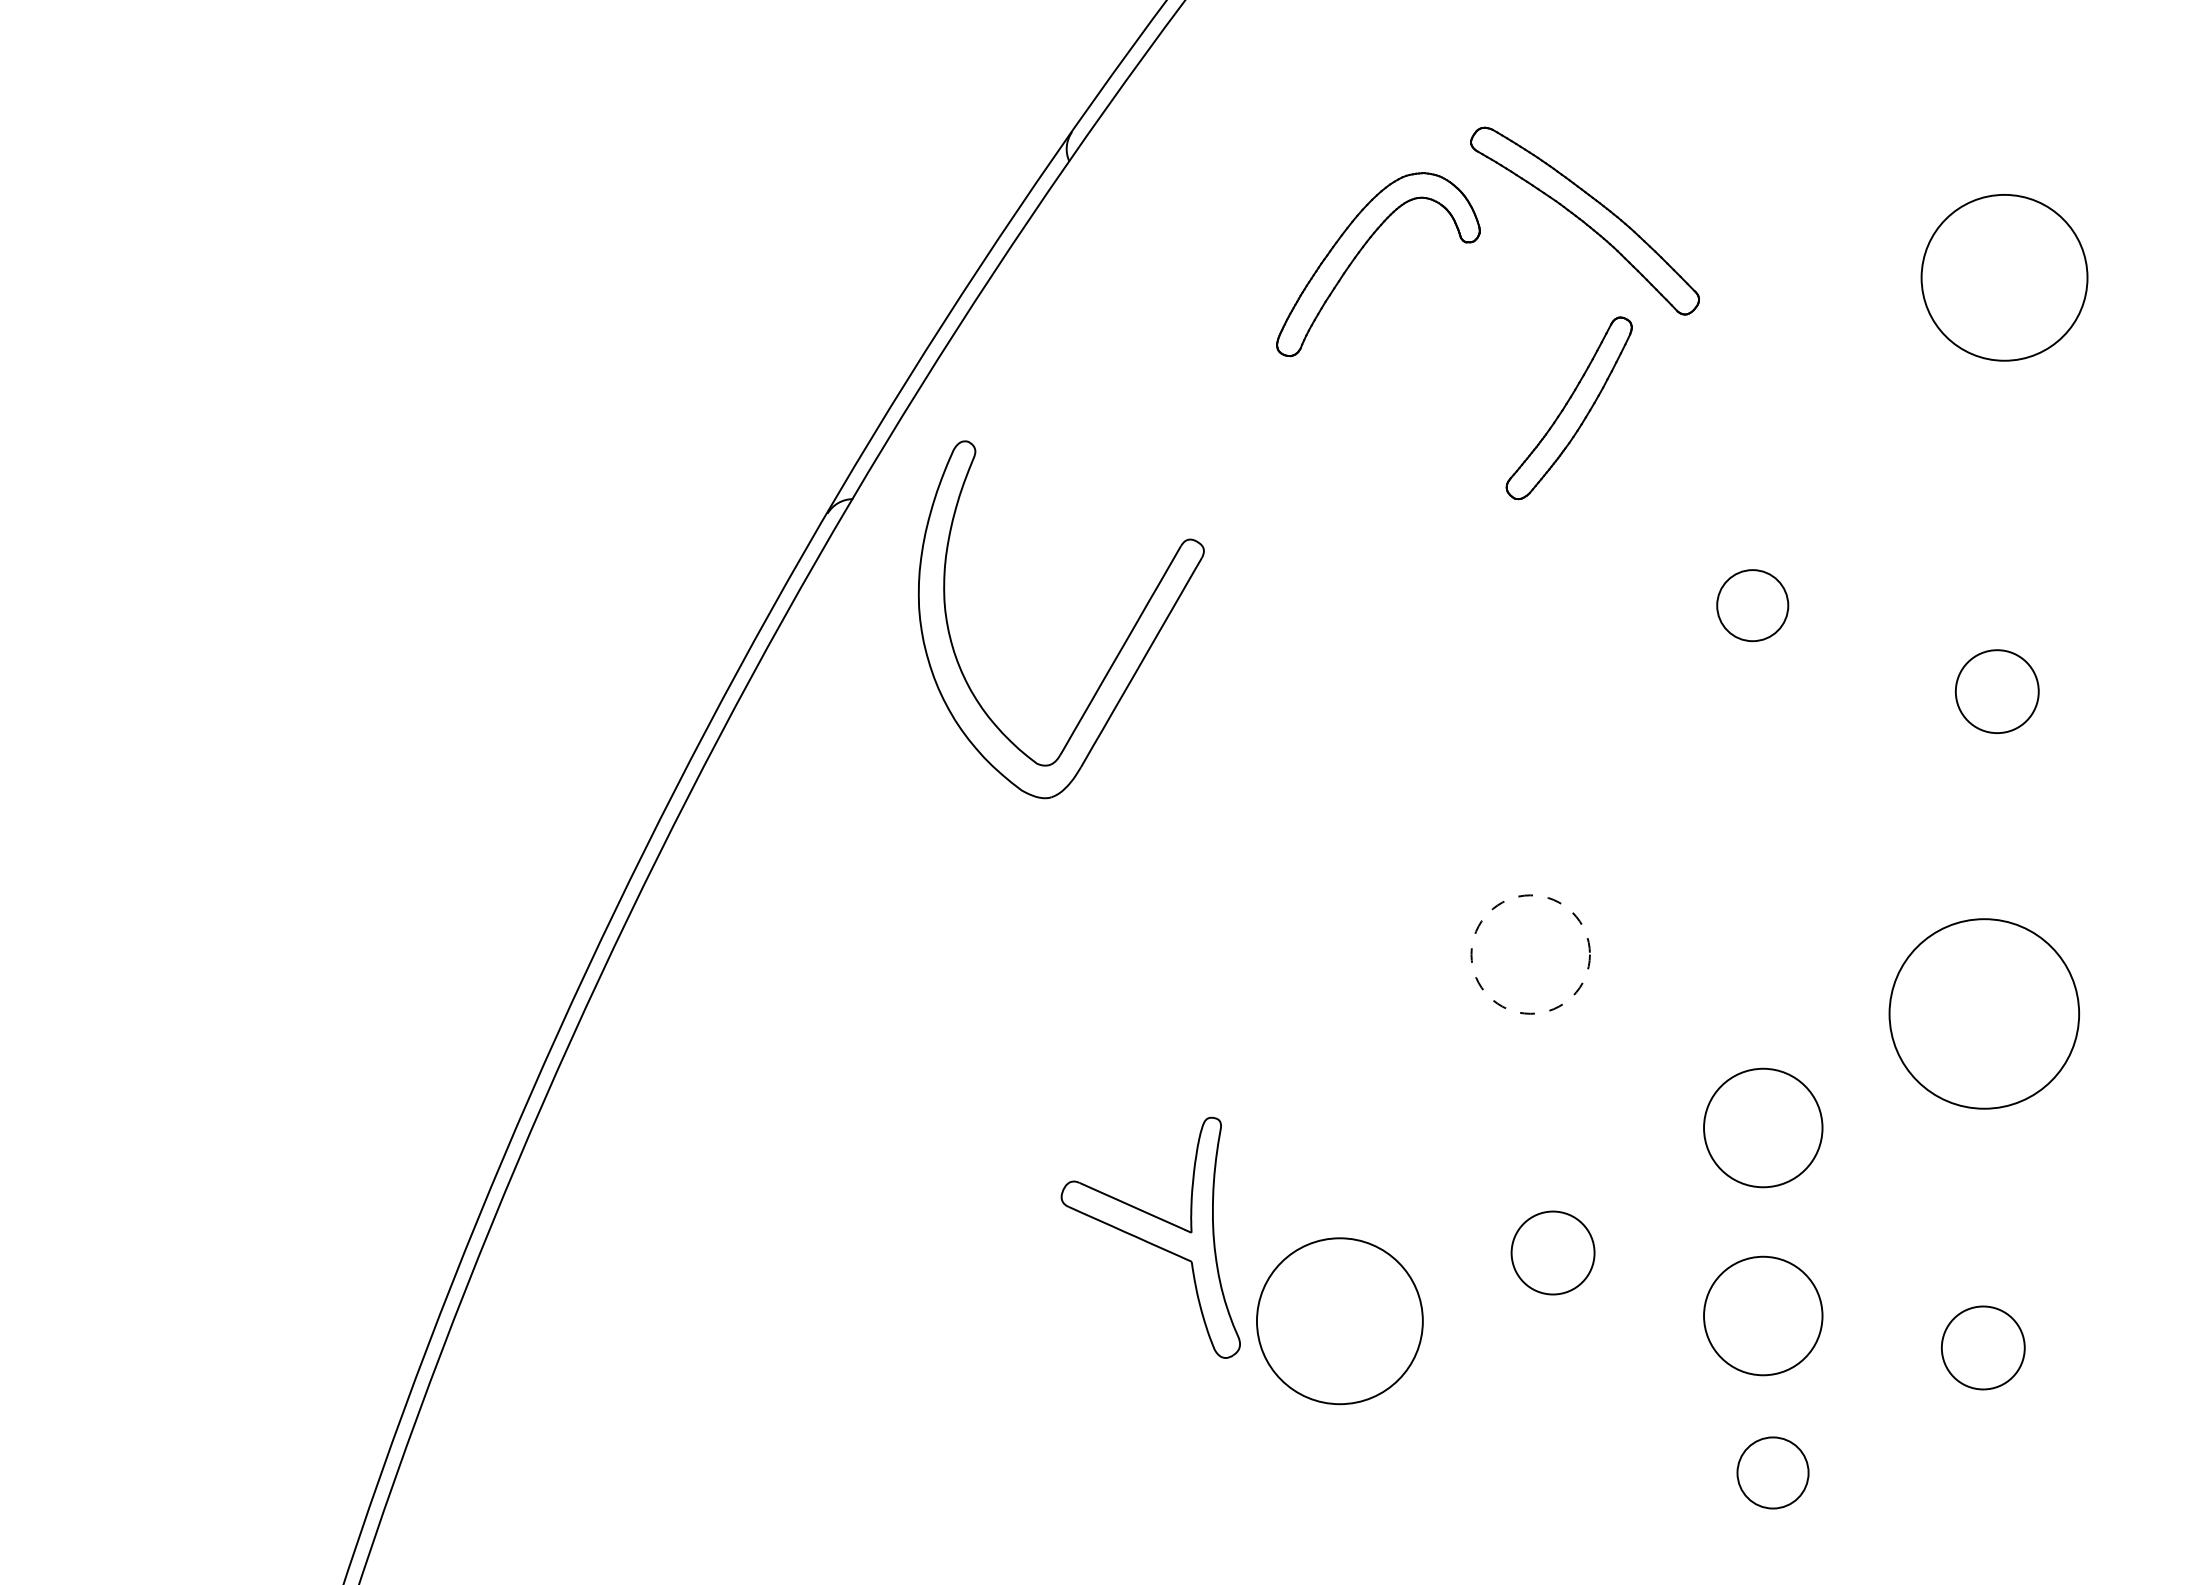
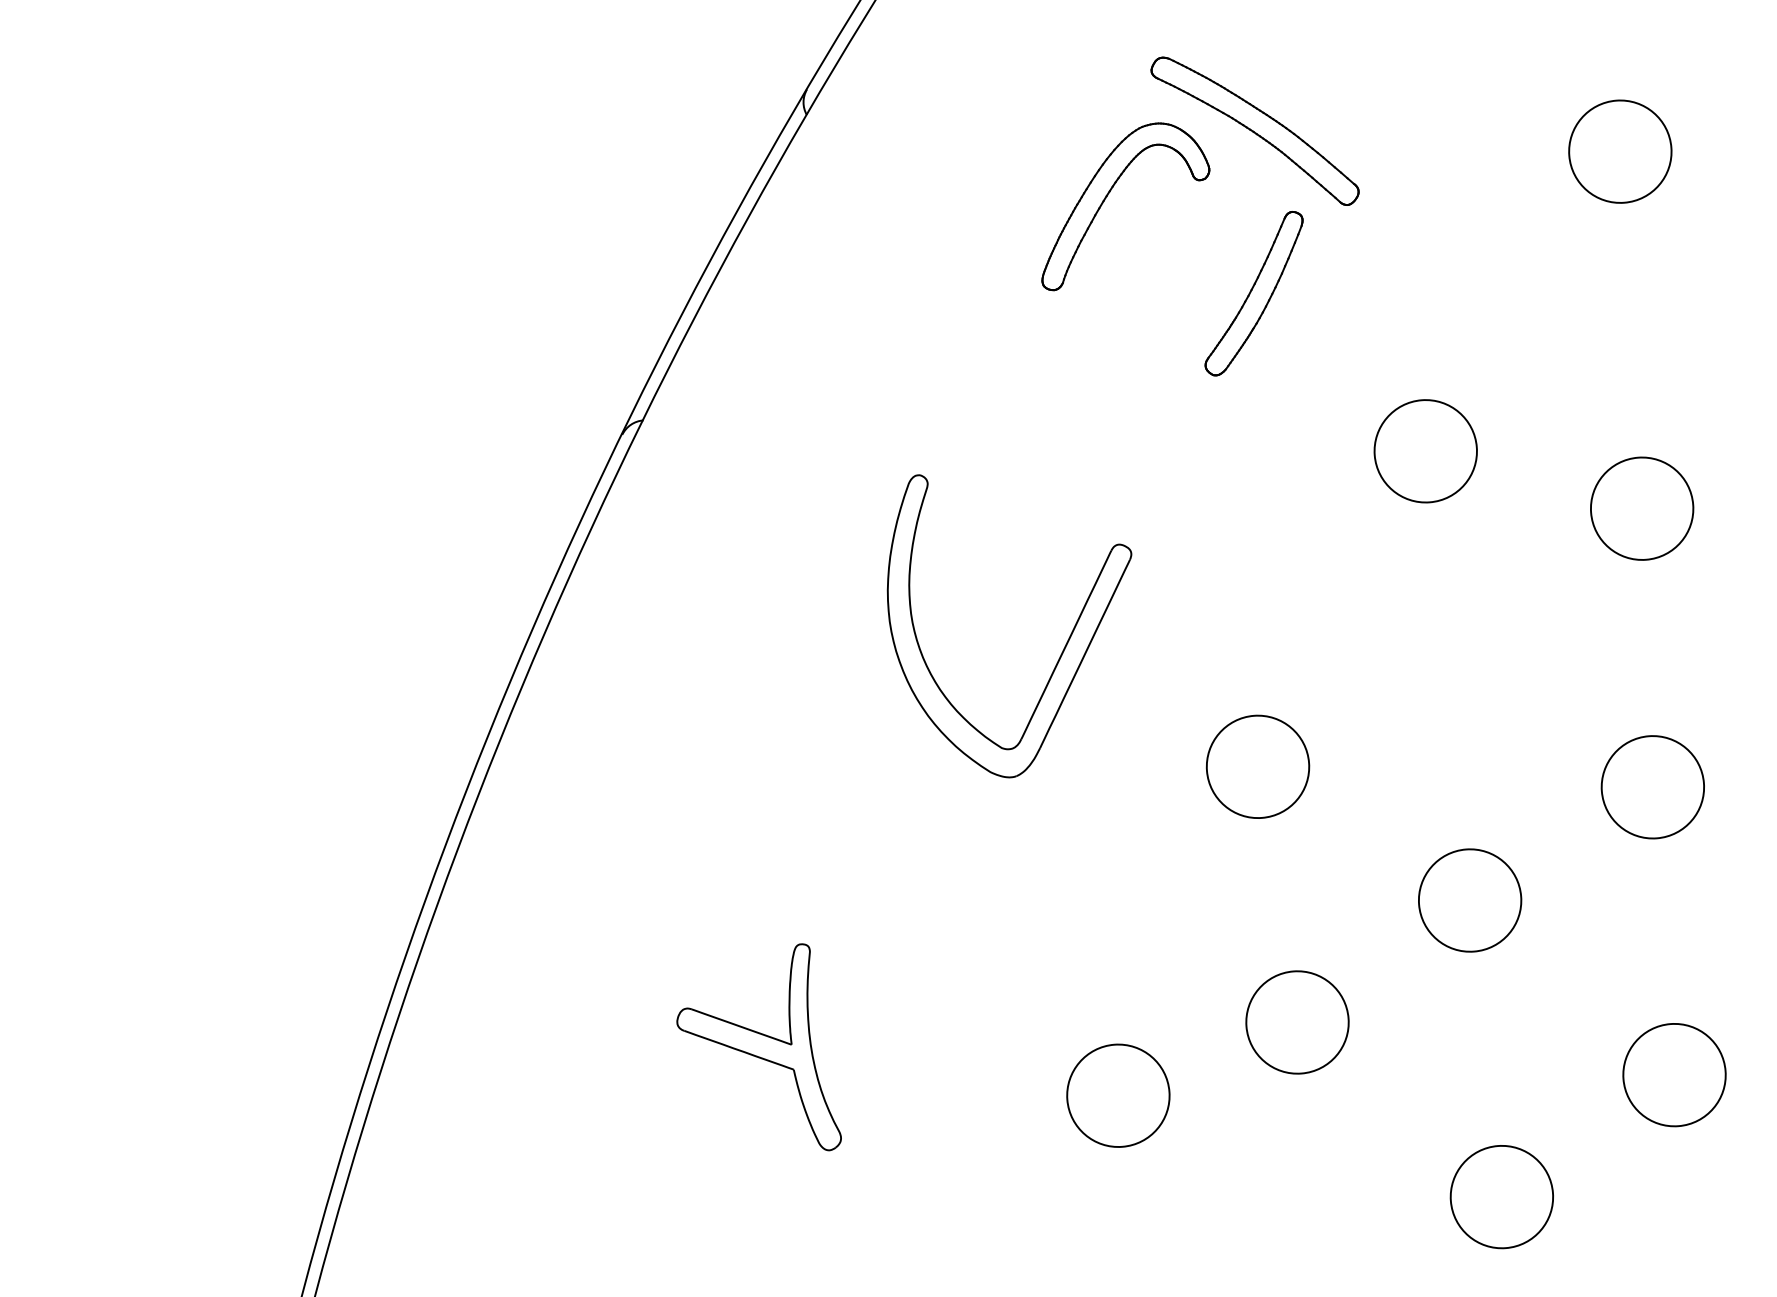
part: (1360, 252) -> (1108, 196), moved
circle: (2004, 277) -> (1620, 151), size x0.71
circle: (1752, 605) -> (1425, 451), size x1.67
part: (1117, 653) -> (1063, 647), moved
circle: (1997, 691) -> (1642, 508), size x1.43
circle: (1530, 954) -> (1257, 766), dashed -> solid
circle: (1984, 1013) -> (1652, 786), size x0.62
part: (1150, 1237) -> (756, 1051), moved
circle: (1552, 1252) -> (1296, 1022), size x1.43
circle: (1763, 1315) -> (1483, 1062), removed
circle: (1339, 1321) -> (1118, 1095), size x0.71
circle: (1983, 1347) -> (1674, 1074), size x1.43
circle: (1772, 1472) -> (1501, 1196), size x1.67

